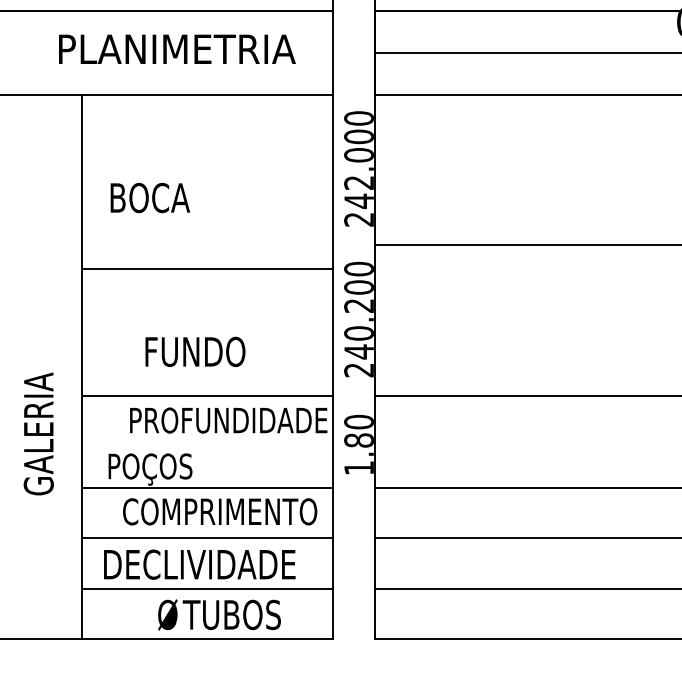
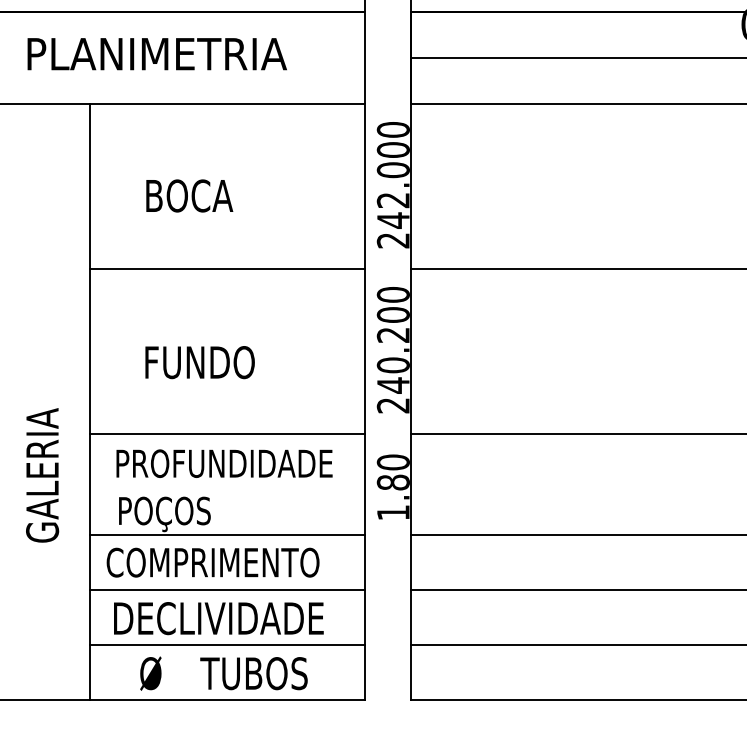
text: (176, 49) -> (156, 54), moved
text: (150, 197) -> (189, 195), moved
line: (207, 268) -> (227, 268), moved
text: (194, 351) -> (199, 362), moved
text: (228, 420) -> (224, 463), moved
text: (219, 511) -> (212, 562), moved
text: (167, 614) -> (150, 673), moved

